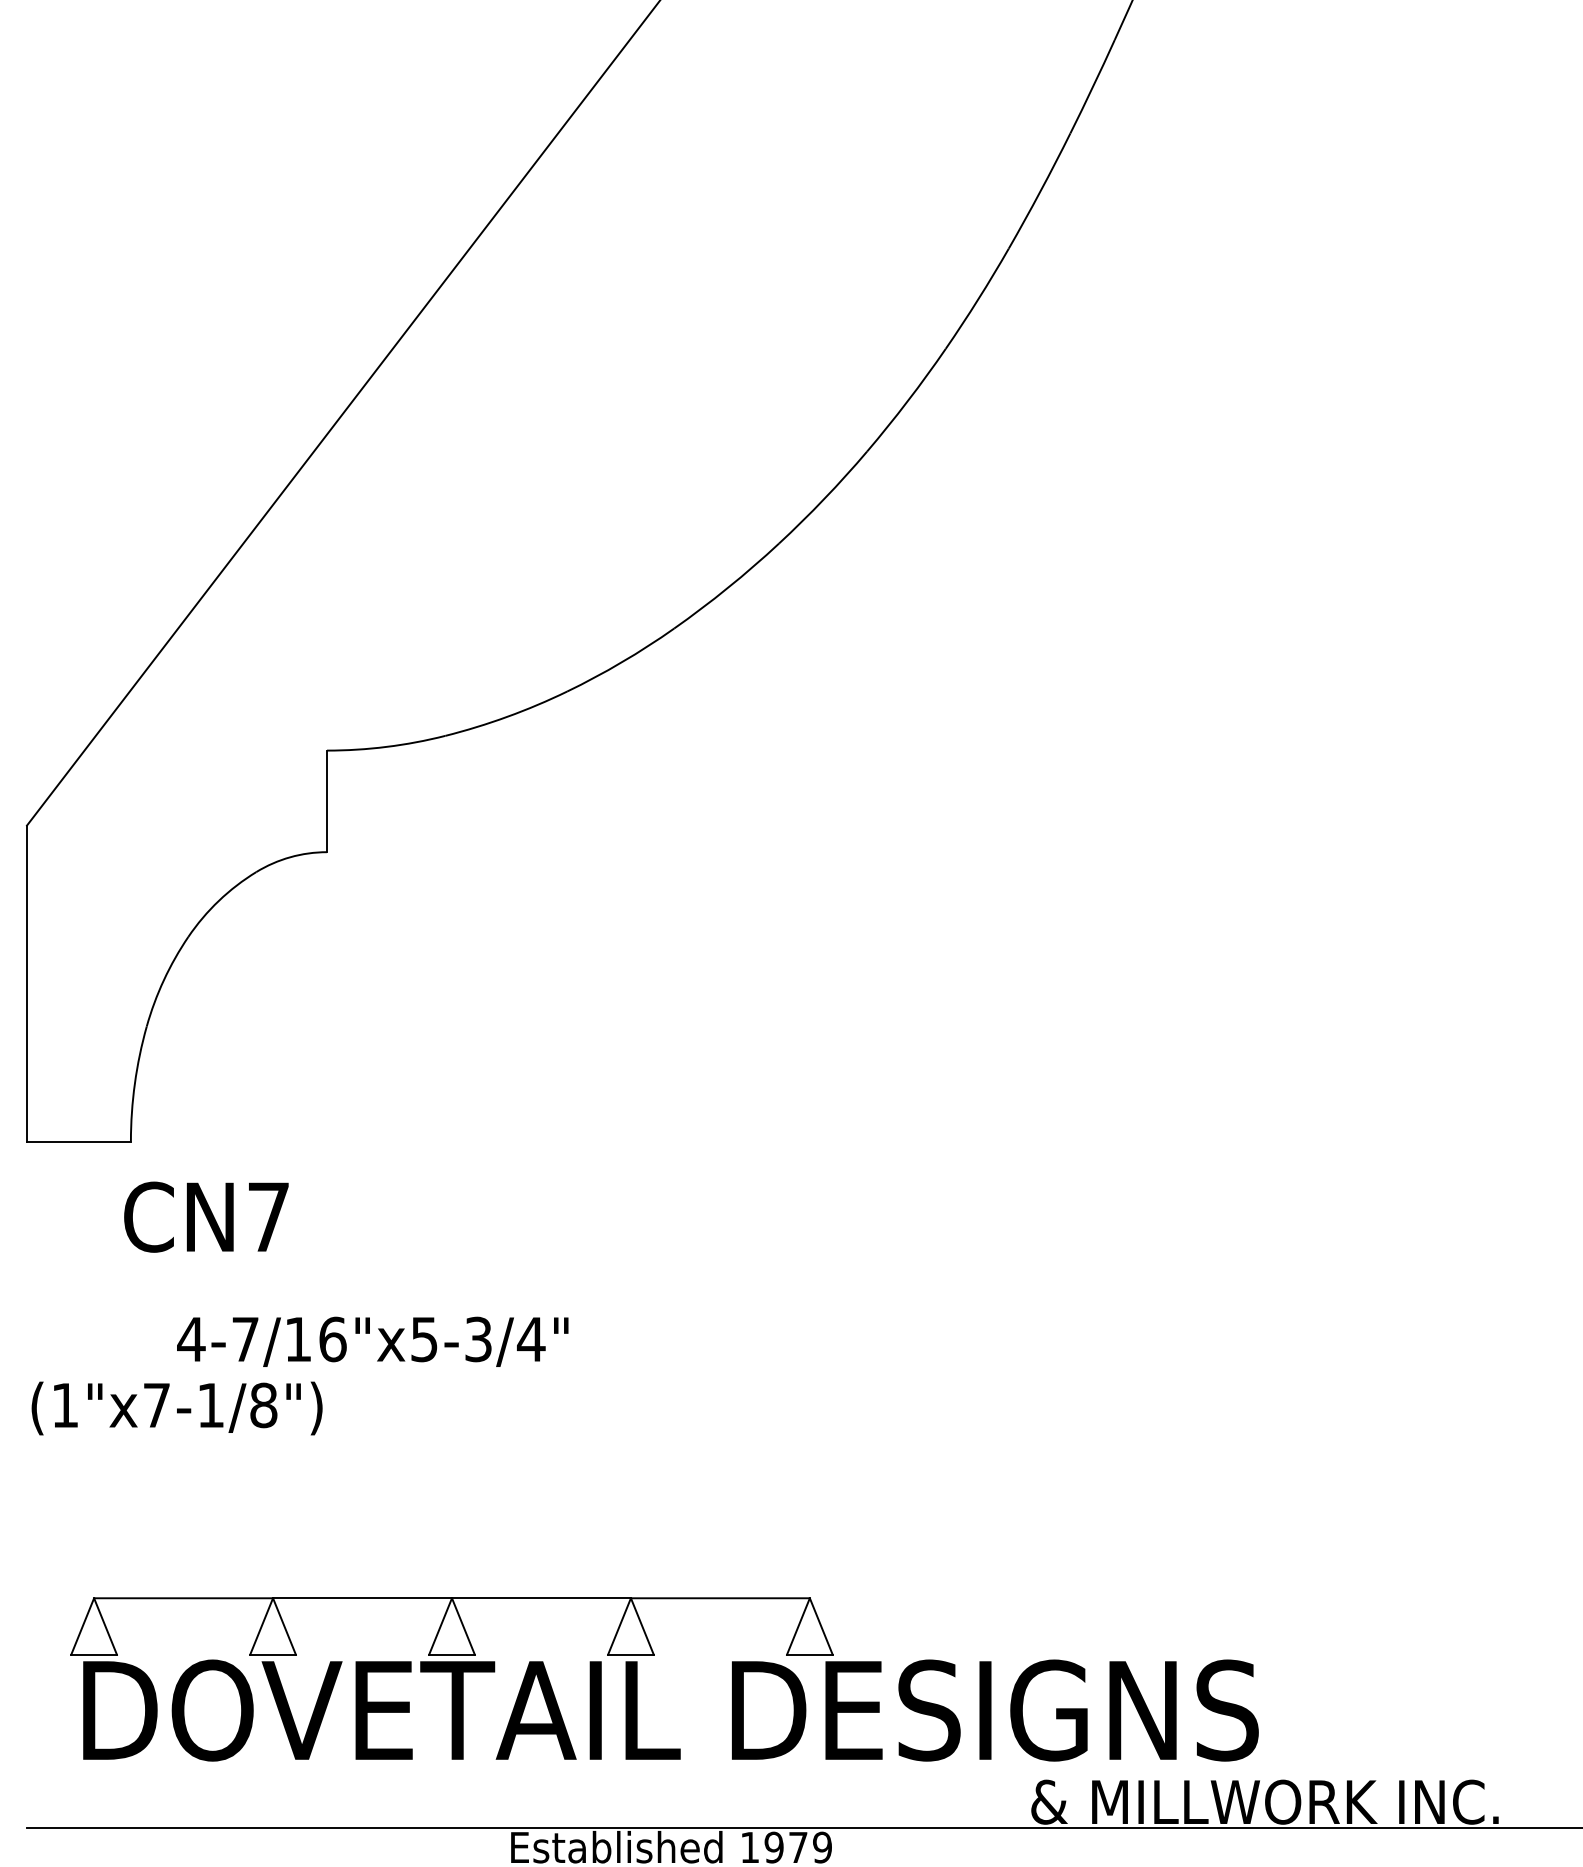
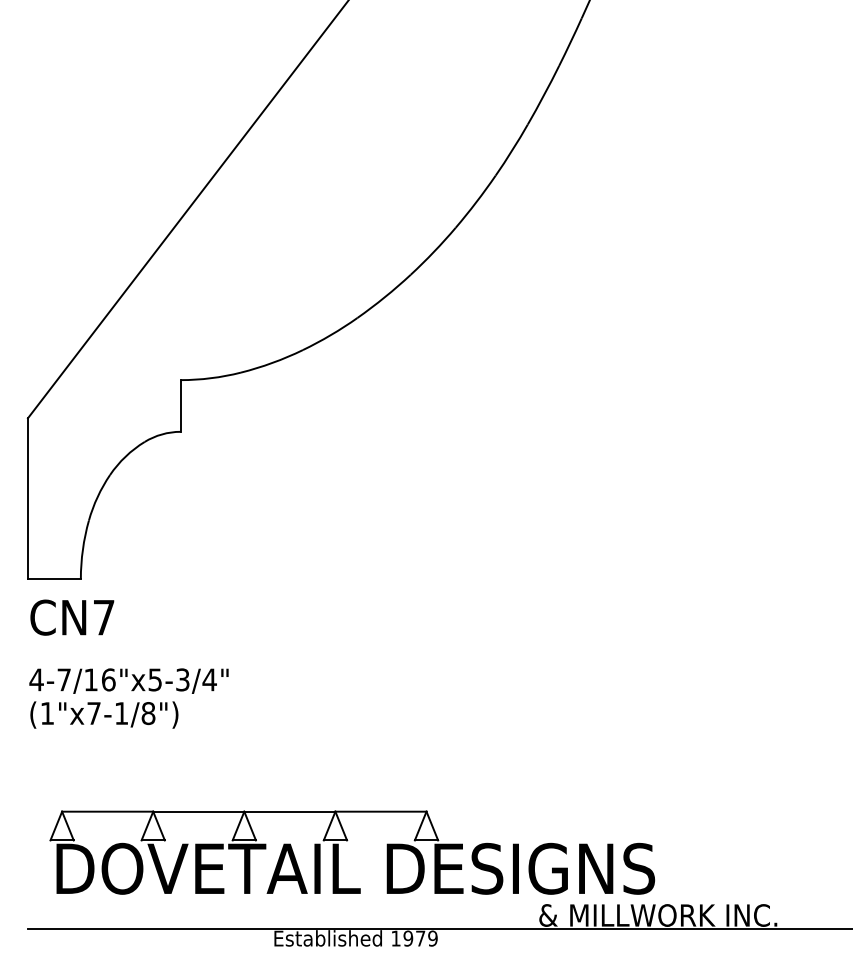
text: (206, 1216) -> (72, 617), moved
text: (371, 1340) -> (128, 680), moved

